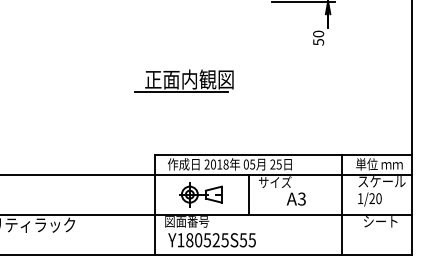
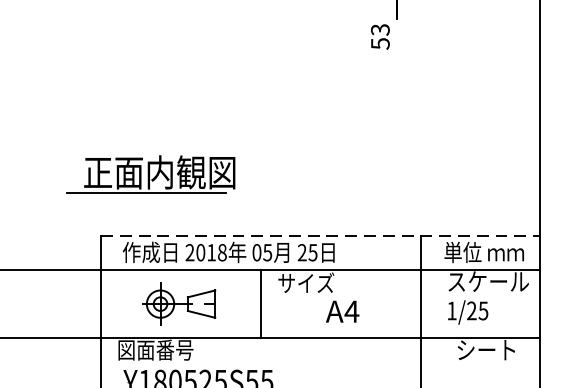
text: (318, 33) -> (380, 28), 50 -> 53
part: (183, 80) -> (149, 174), moved
line: (283, 154) -> (320, 235), solid -> dashed
text: (301, 198) -> (351, 310), A3 -> A4
text: (378, 198) -> (482, 310), 1/20 -> 1/25

